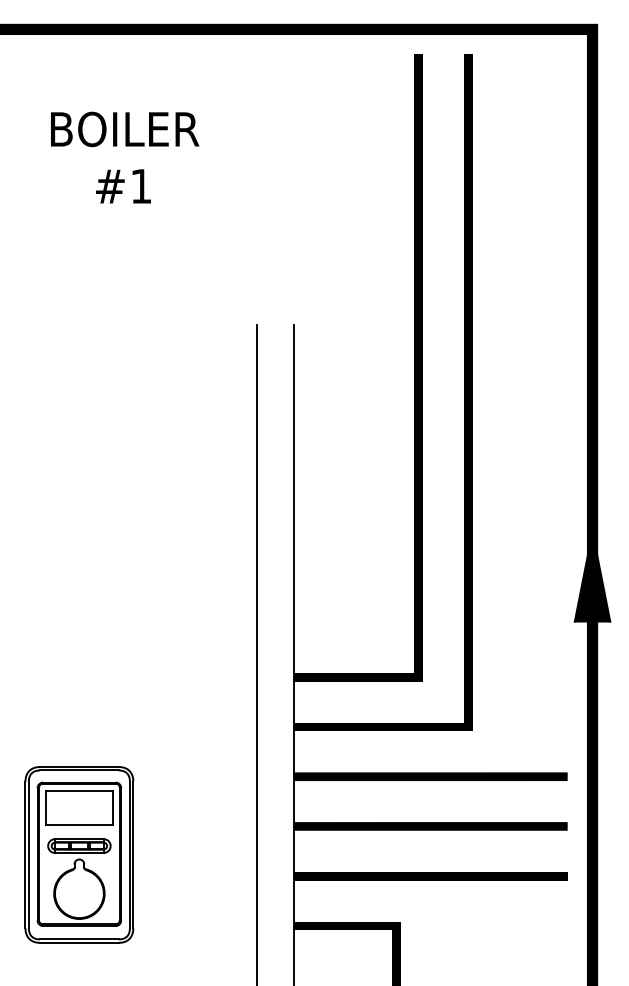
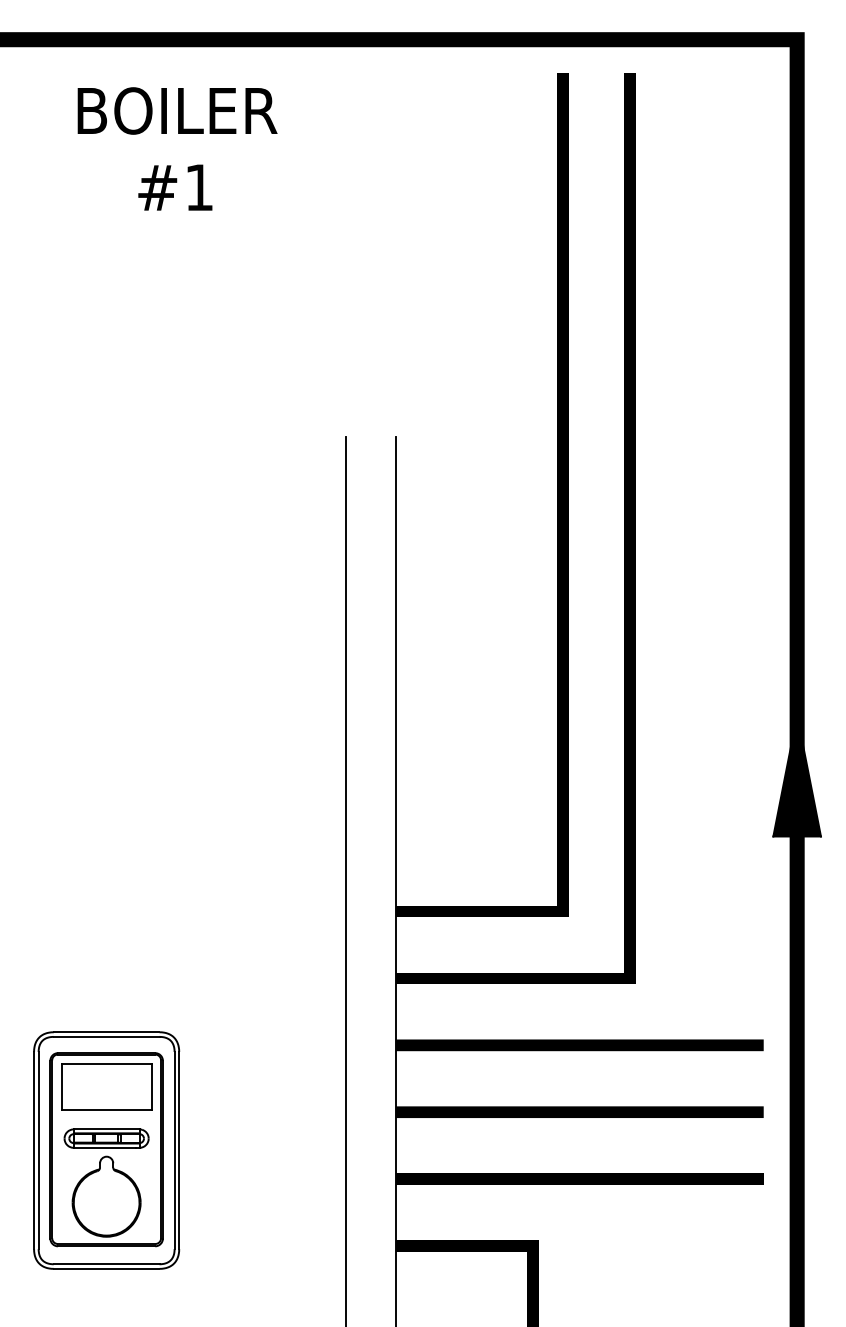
text: (125, 157) -> (178, 148), moved

